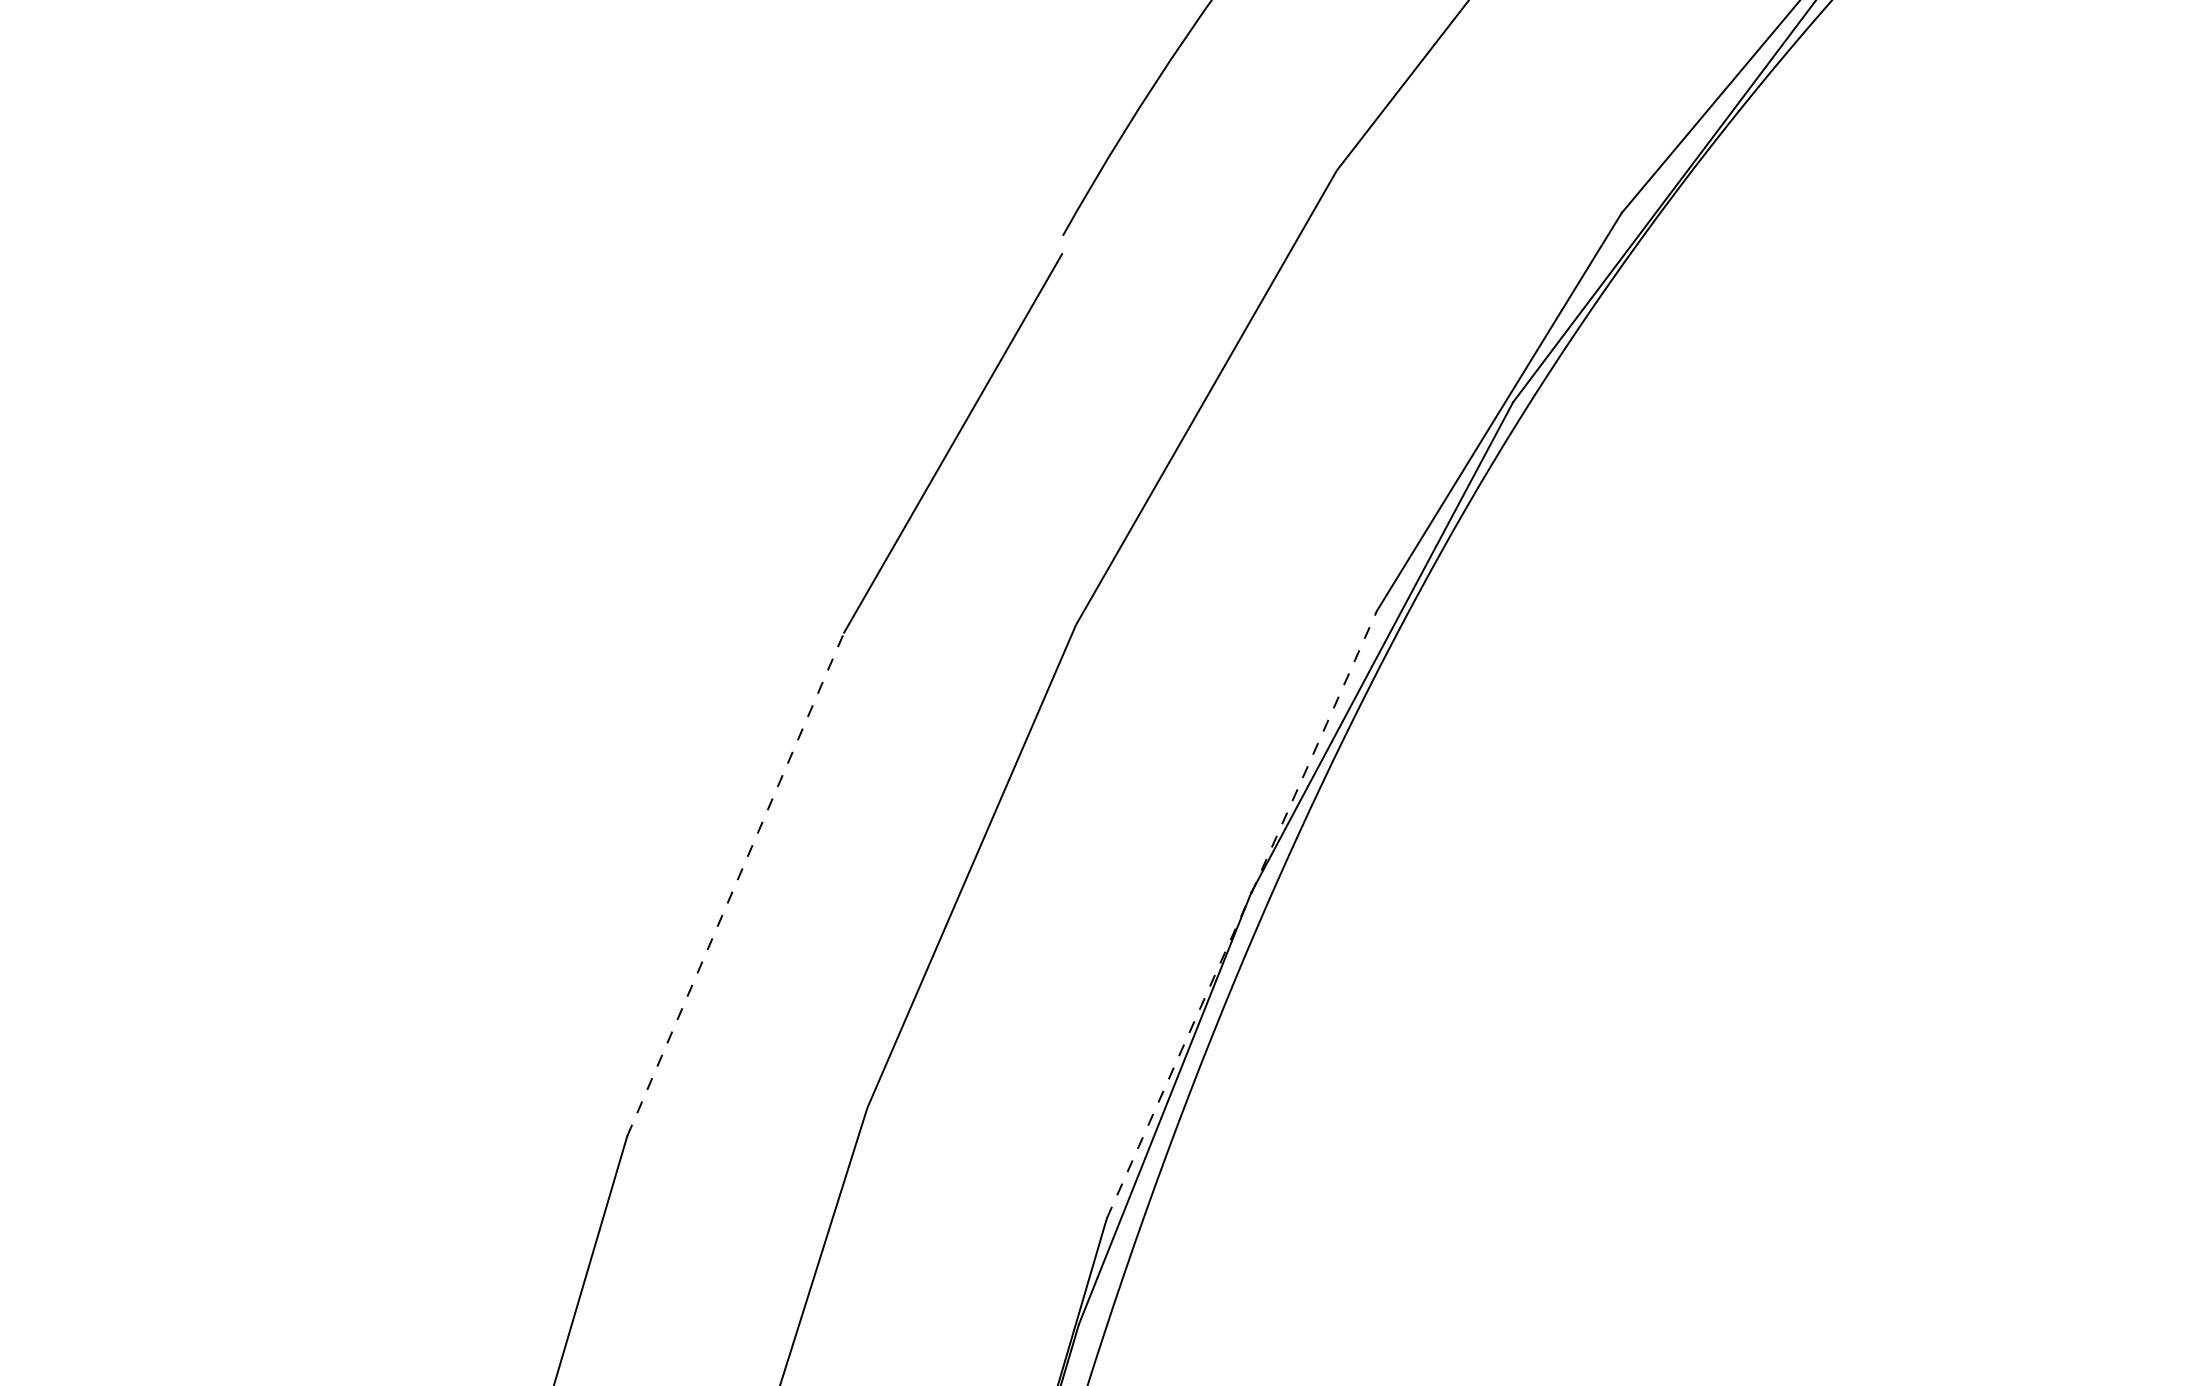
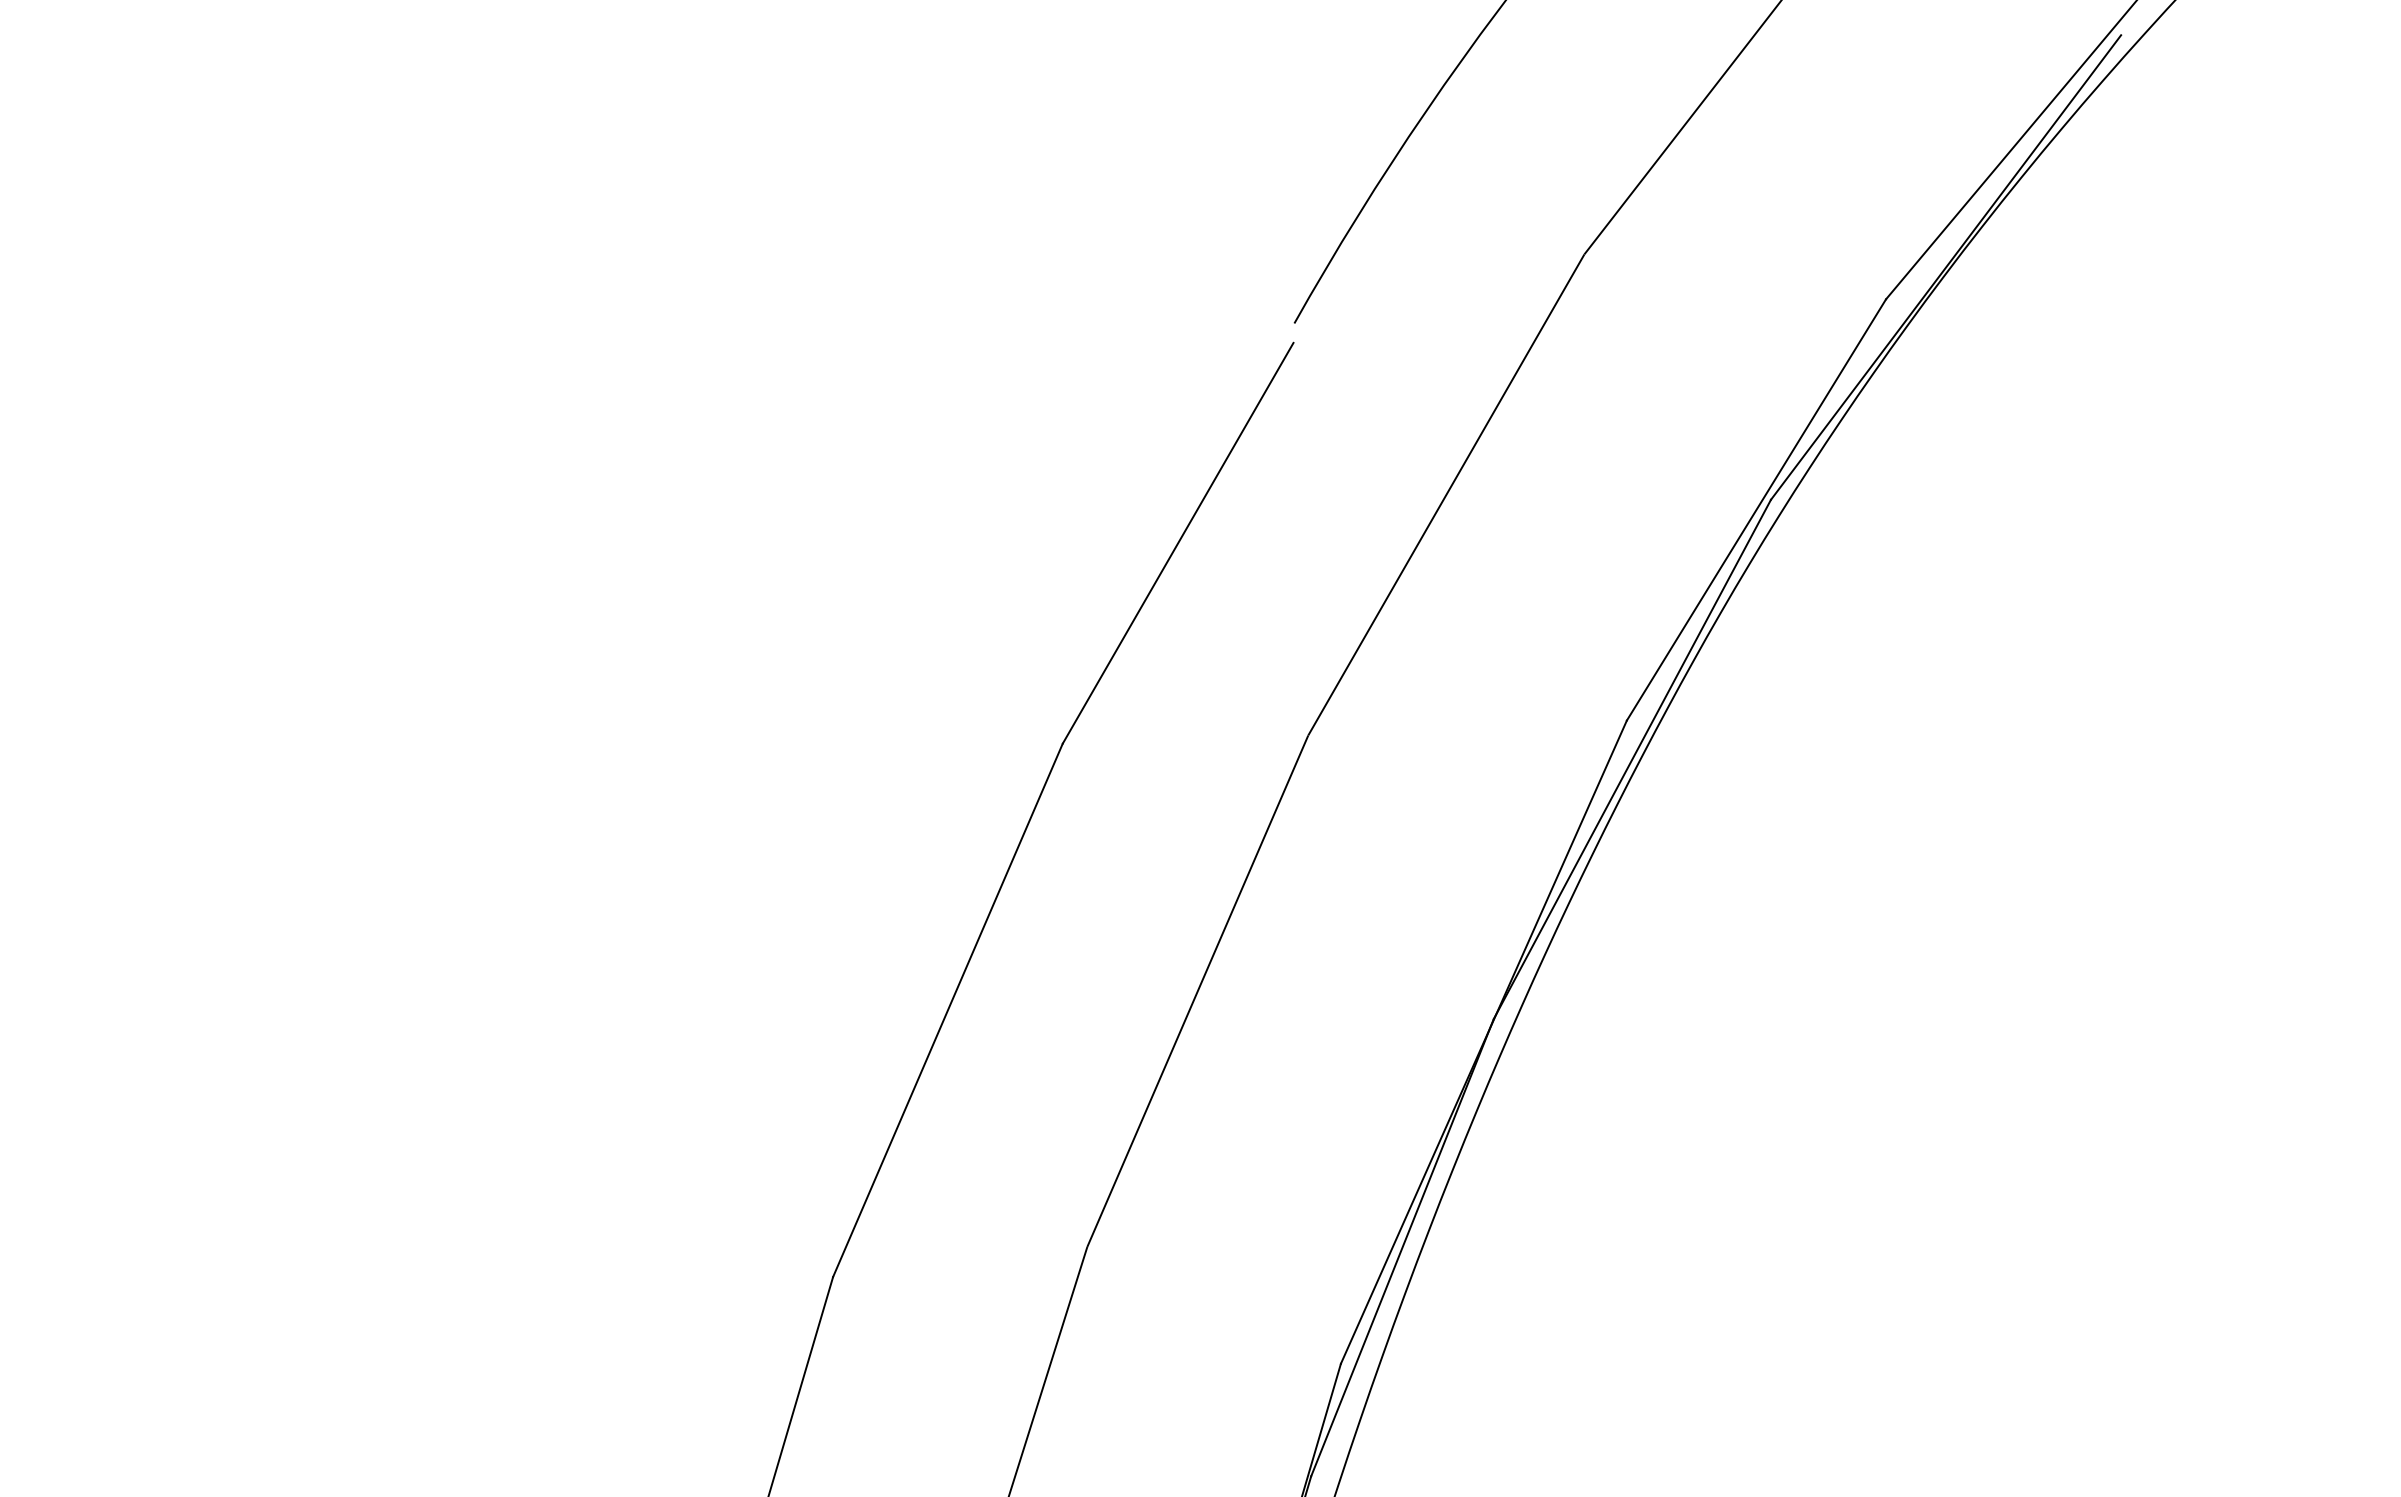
line: (736, 883) -> (948, 1009), dashed -> solid
line: (1241, 914) -> (1483, 1042), dashed -> solid

